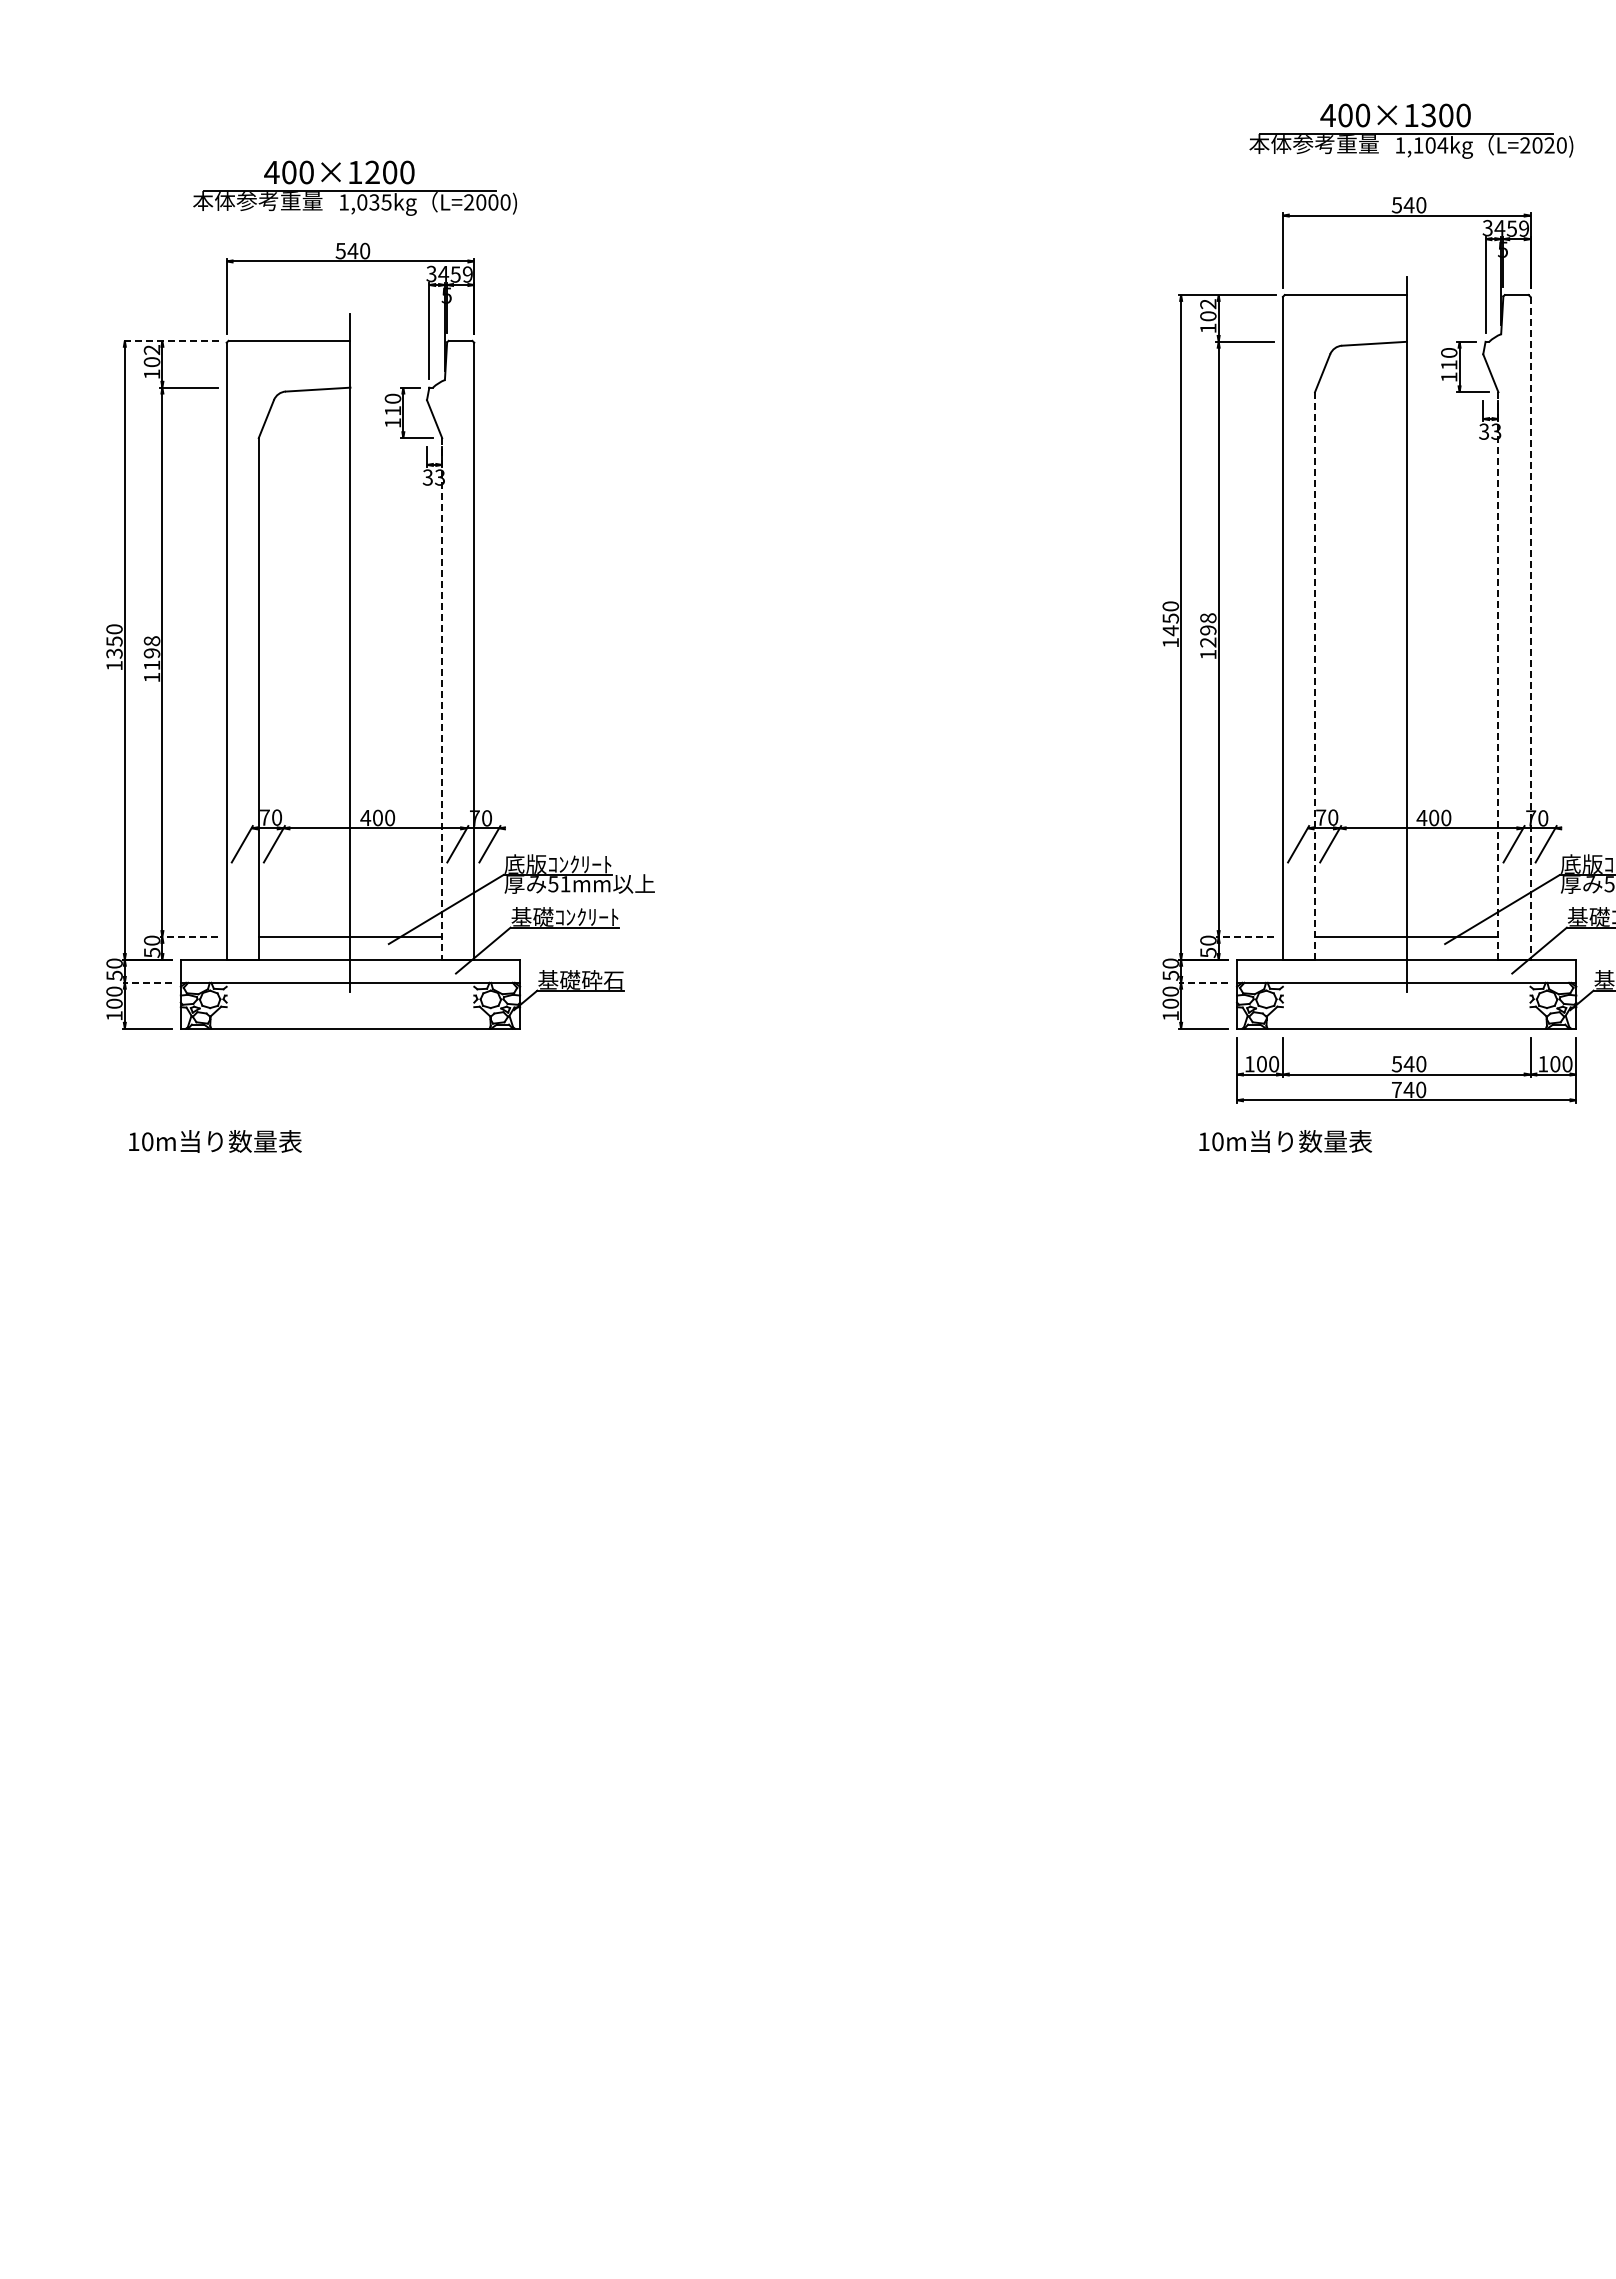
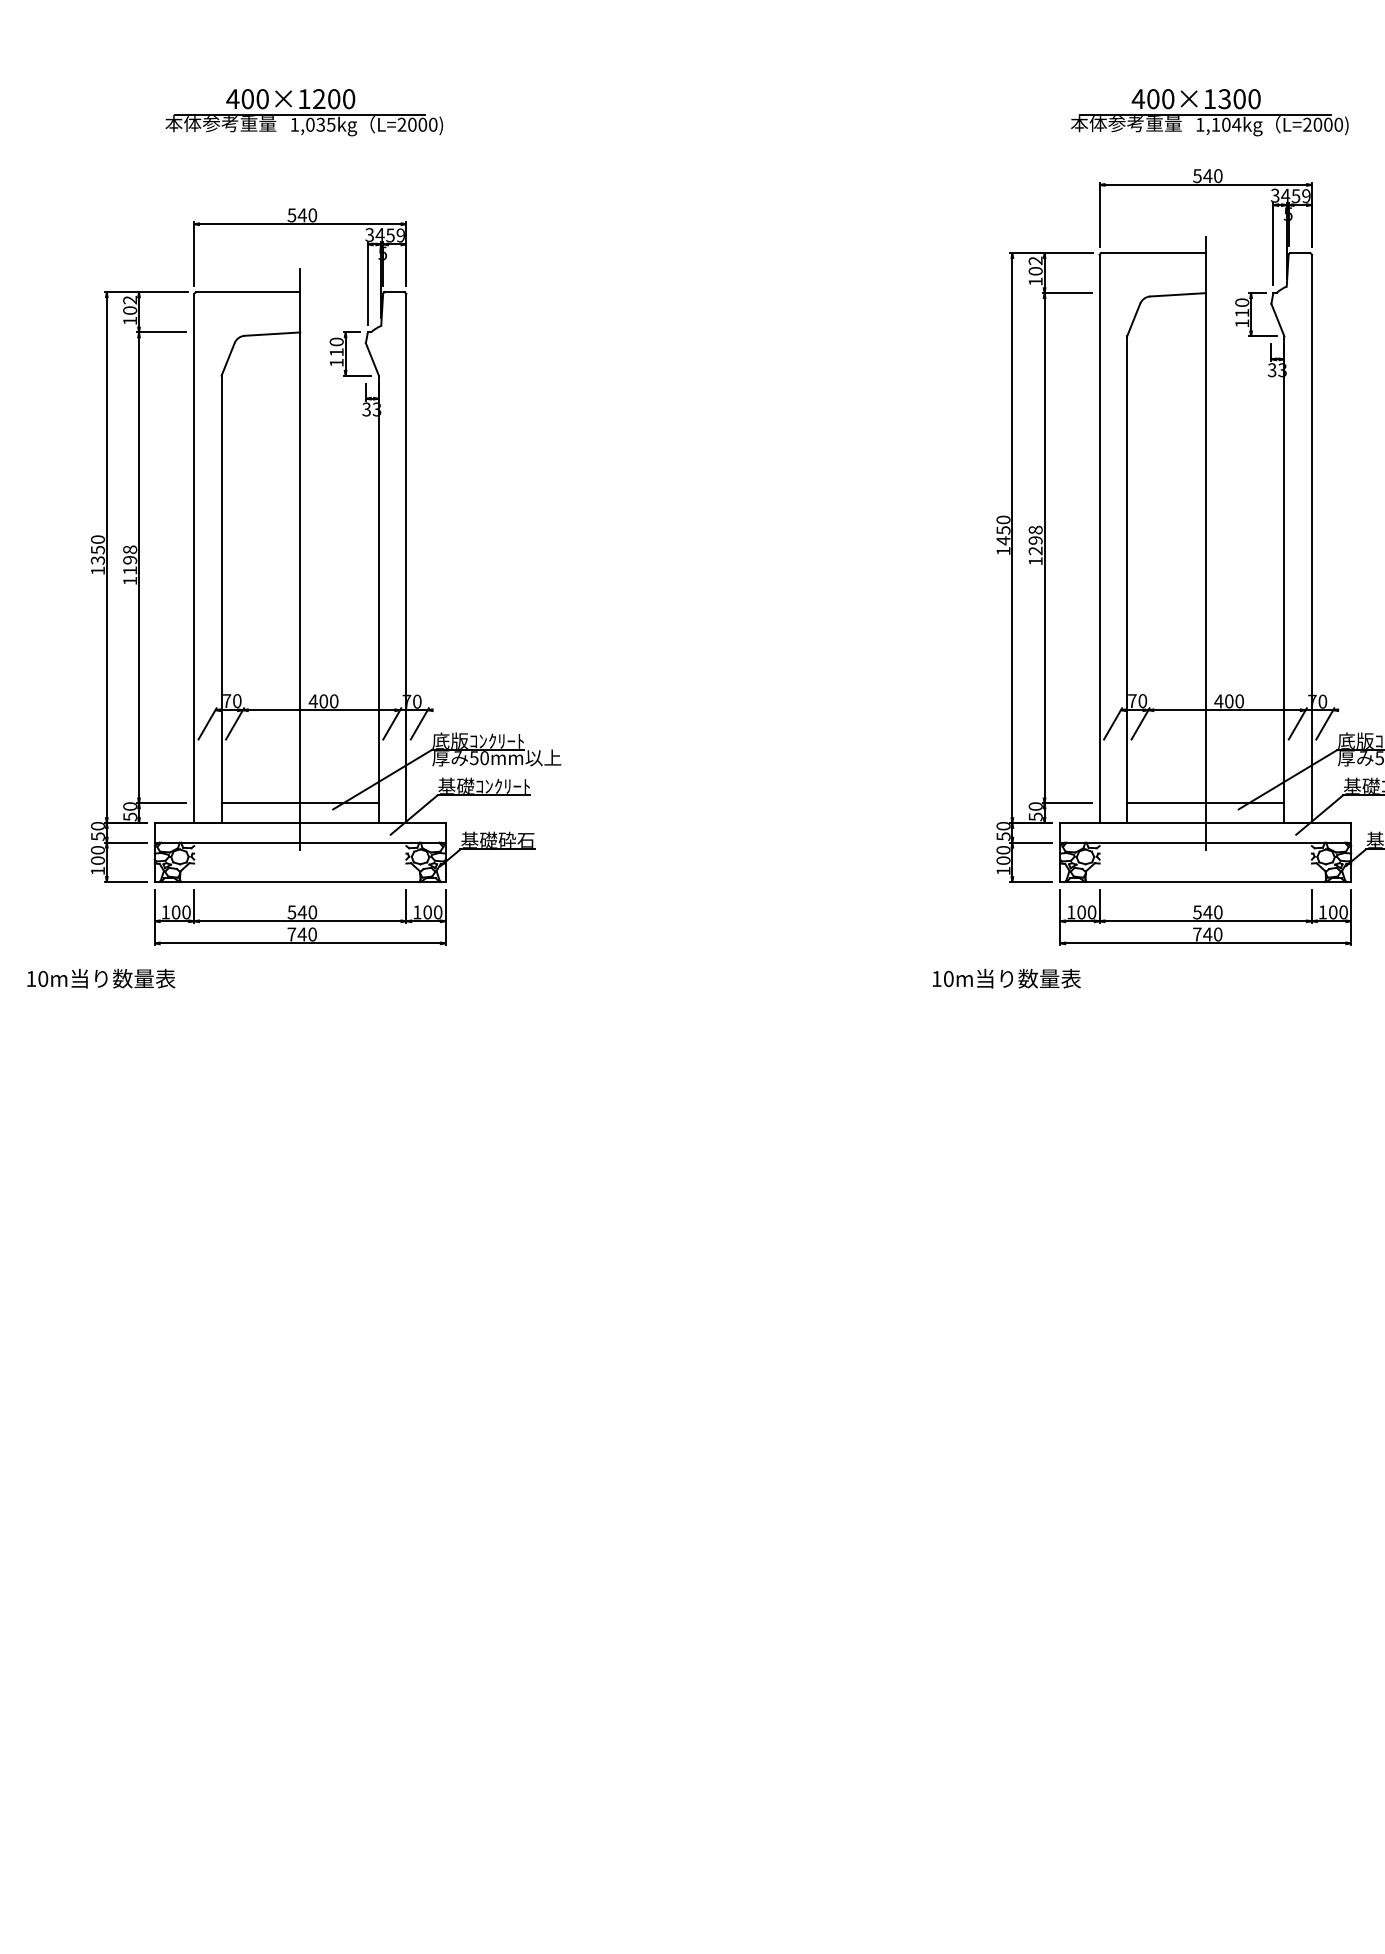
text: (1549, 145) -> (1328, 124), L=2020) -> L=2000)
part: (354, 187) -> (303, 111), moved
line: (170, 340) -> (145, 292), dashed -> solid
line: (1530, 628) -> (1311, 538), dashed -> solid
line: (1315, 676) -> (1127, 580), dashed -> solid
line: (1498, 676) -> (1284, 580), dashed -> solid
line: (442, 699) -> (379, 599), dashed -> solid
text: (565, 884) -> (484, 758), 51mm -> 50mm
line: (188, 936) -> (161, 802), dashed -> solid
line: (1245, 936) -> (1067, 802), dashed -> solid
line: (147, 982) -> (126, 842), dashed -> solid
line: (1203, 982) -> (1031, 842), dashed -> solid
part: (350, 1070) -> (300, 917), added
text: (215, 1141) -> (101, 978), moved
text: (1285, 1141) -> (1006, 978), moved

